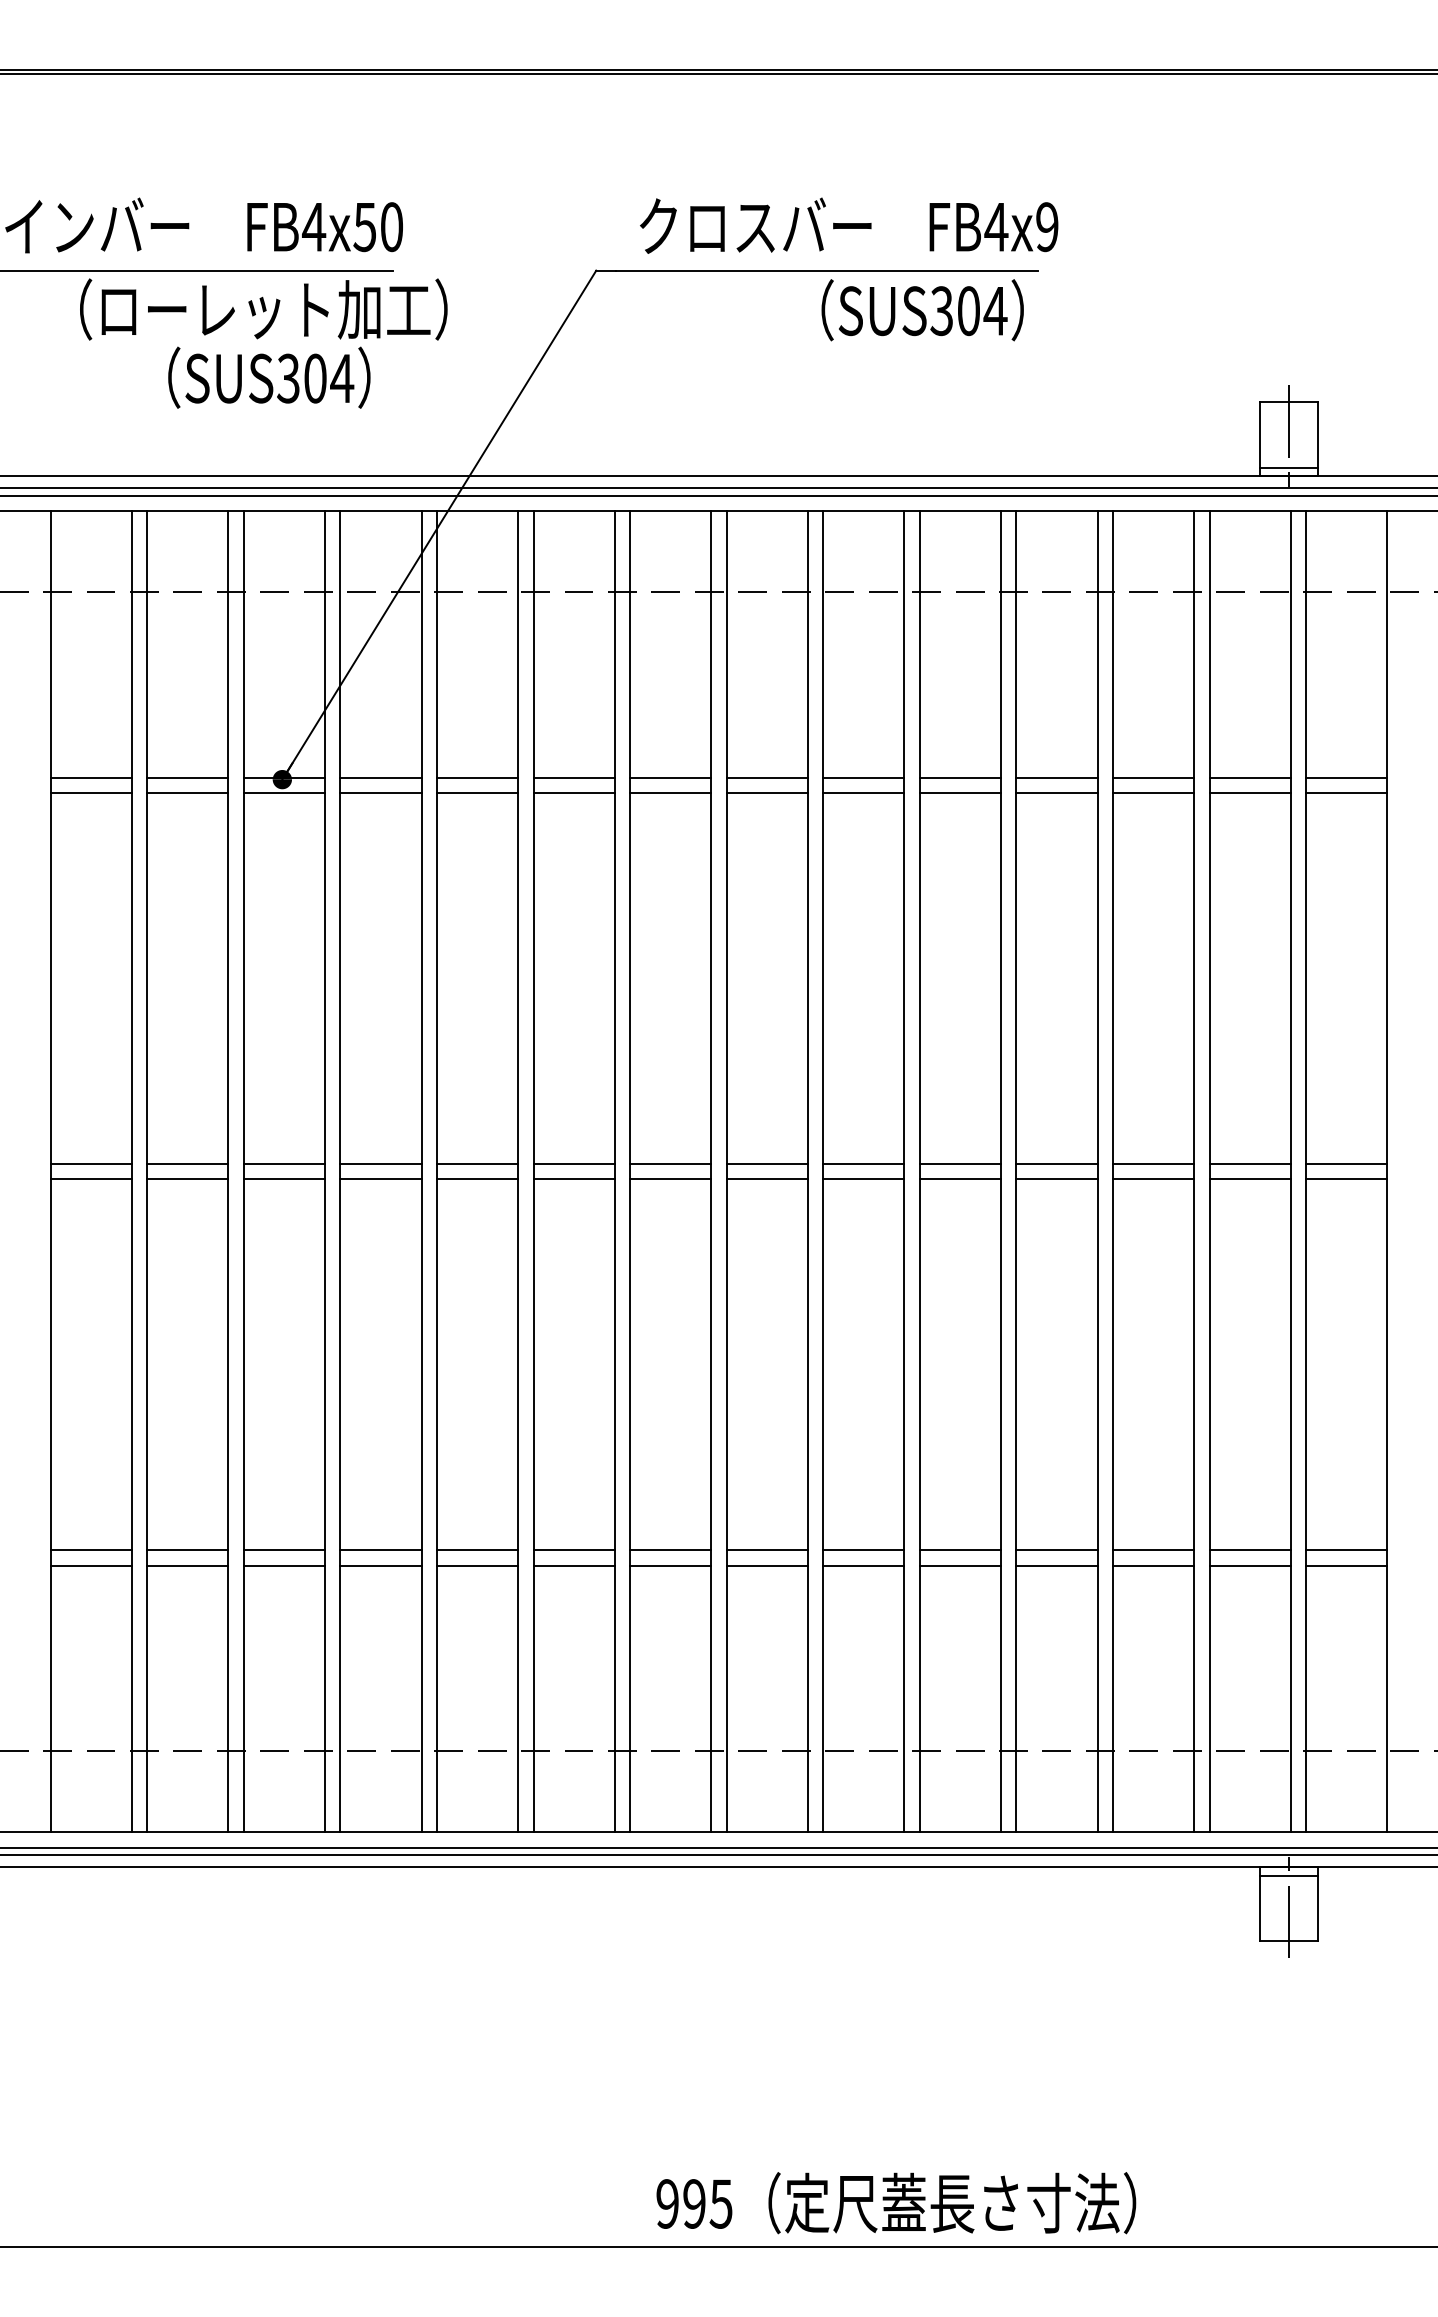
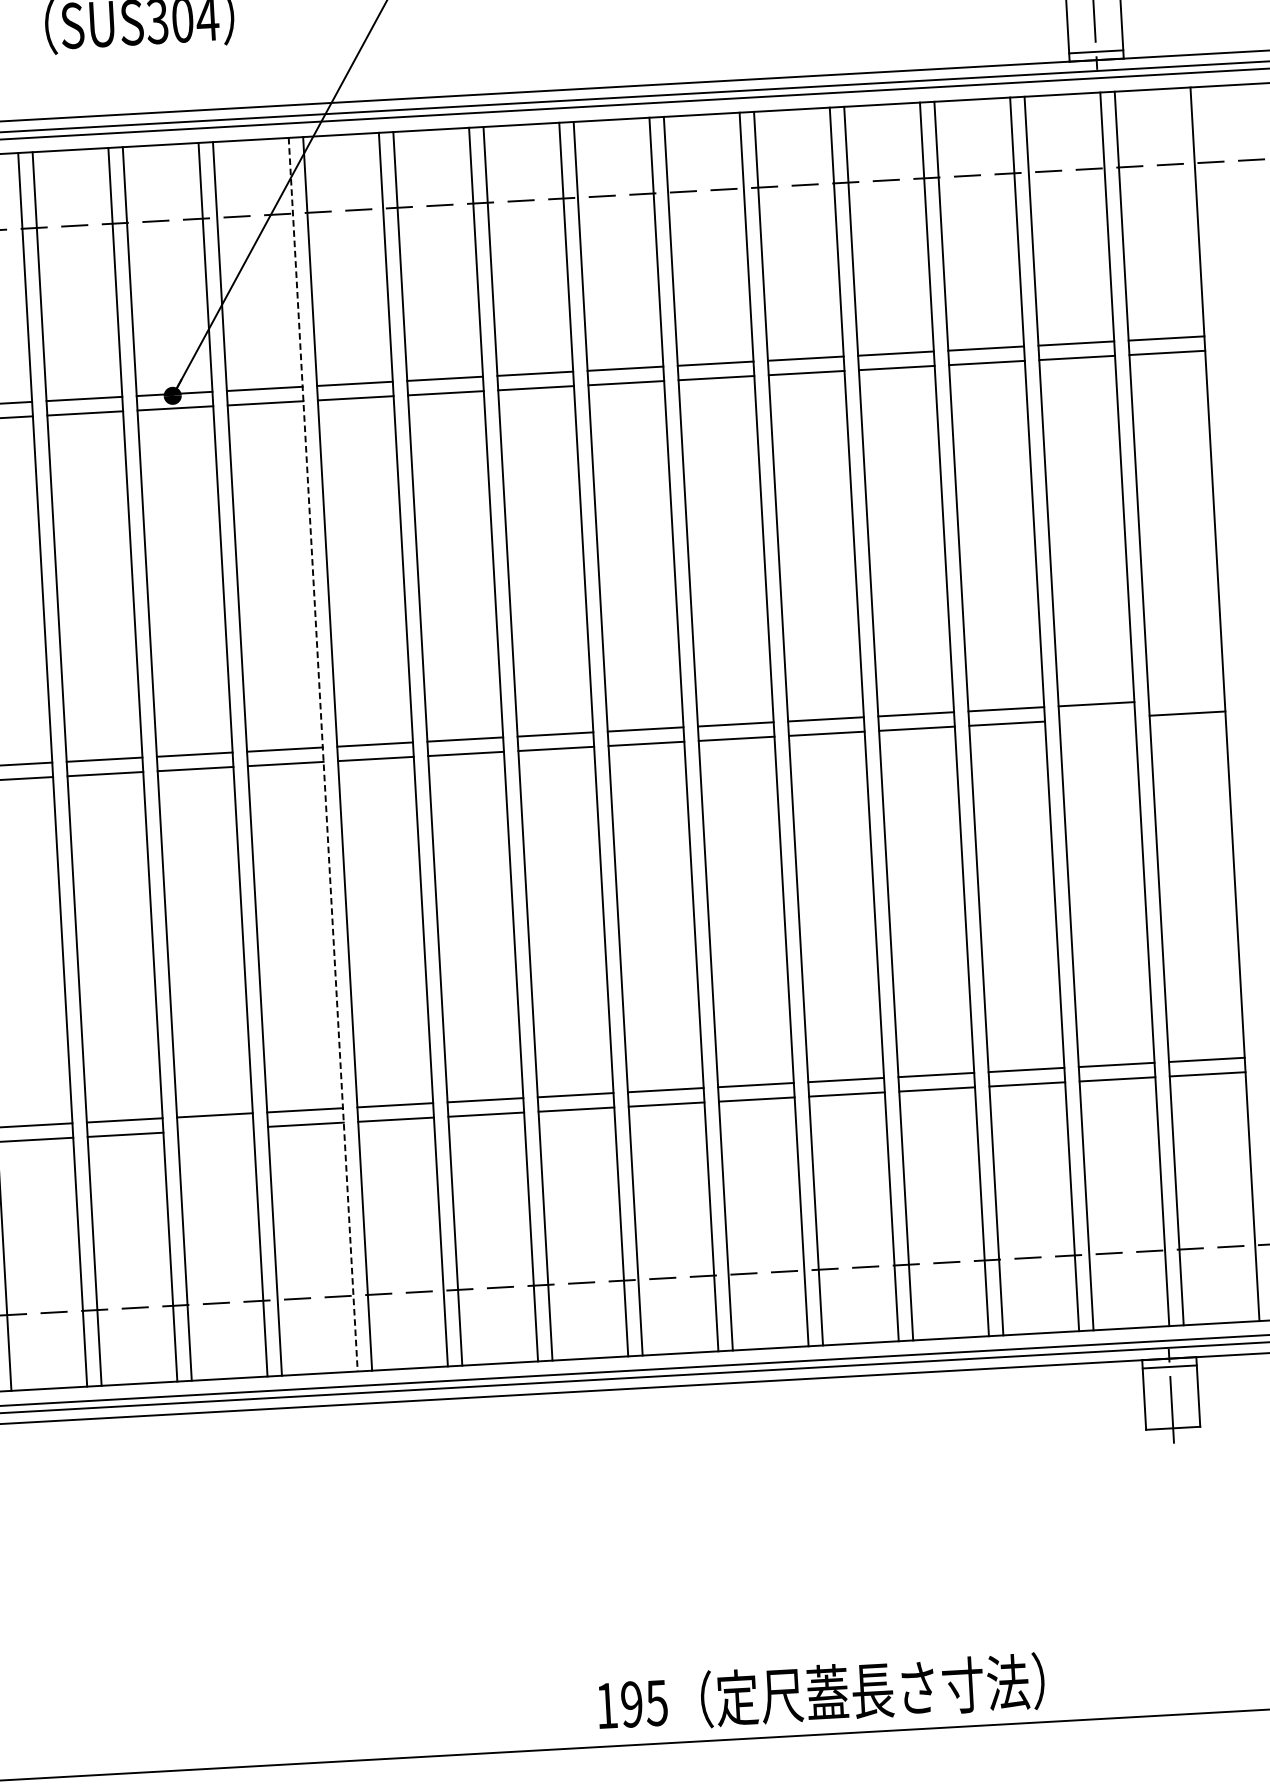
line: (1346, 1163) -> (1186, 698), removed
line: (421, 1172) -> (323, 755), solid -> dashed
line: (1249, 1179) -> (1096, 718), removed
line: (284, 1565) -> (215, 1129), removed
text: (667, 2203) -> (606, 1705), 995 -> 195

